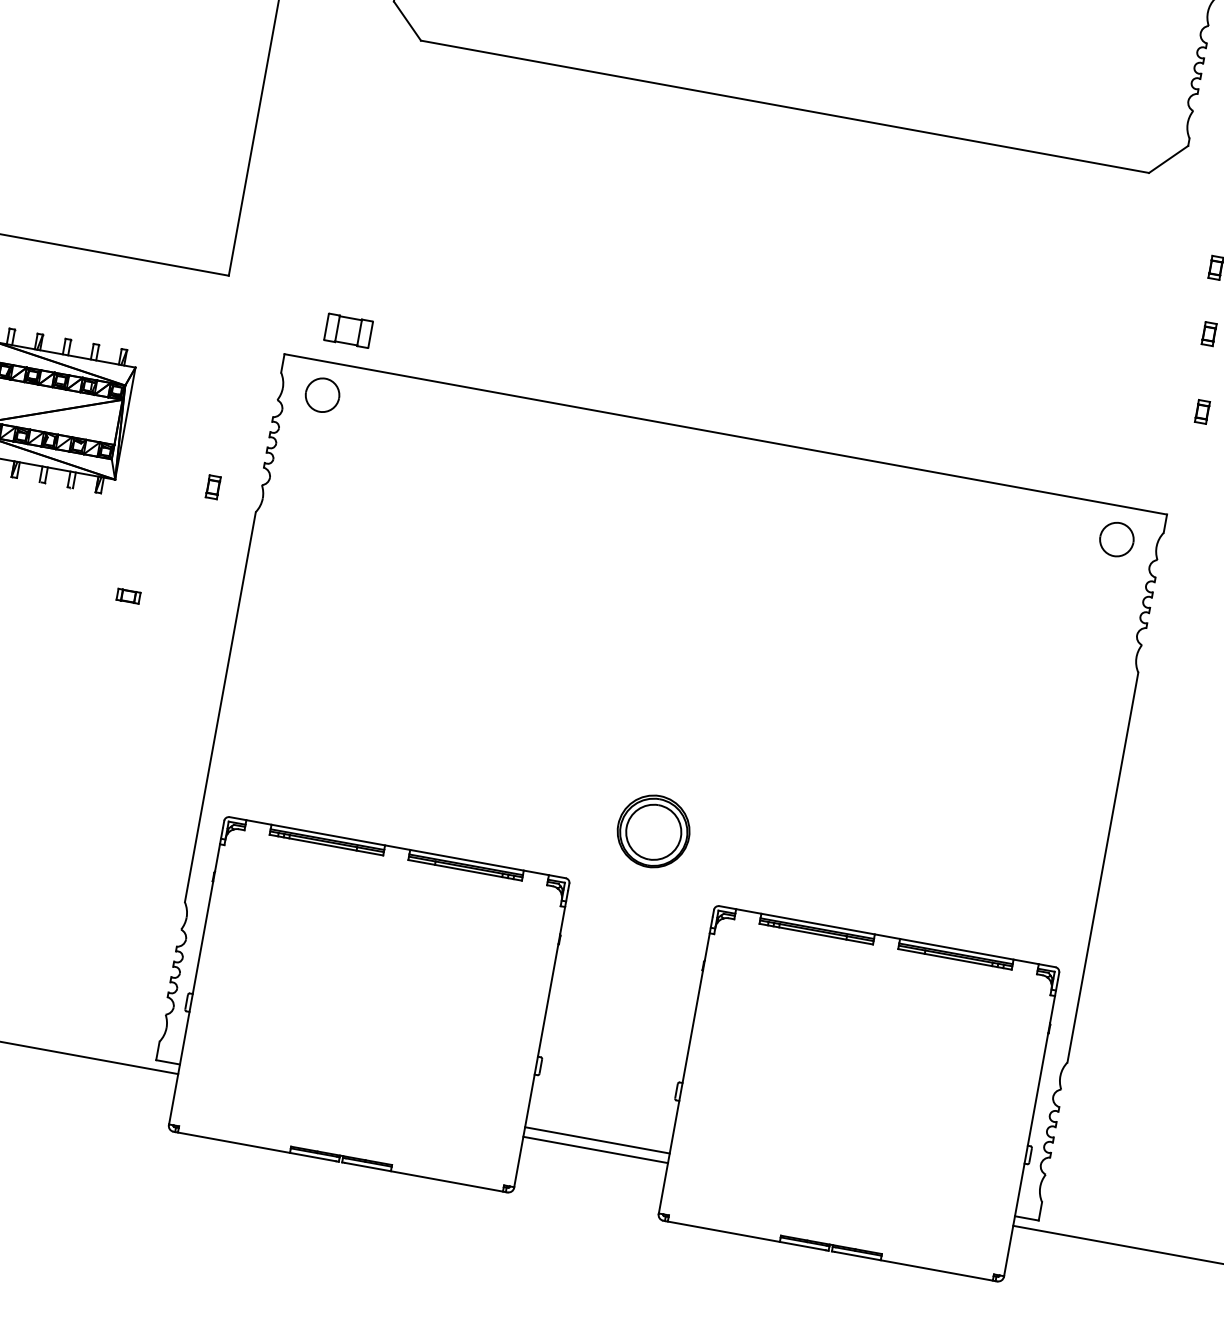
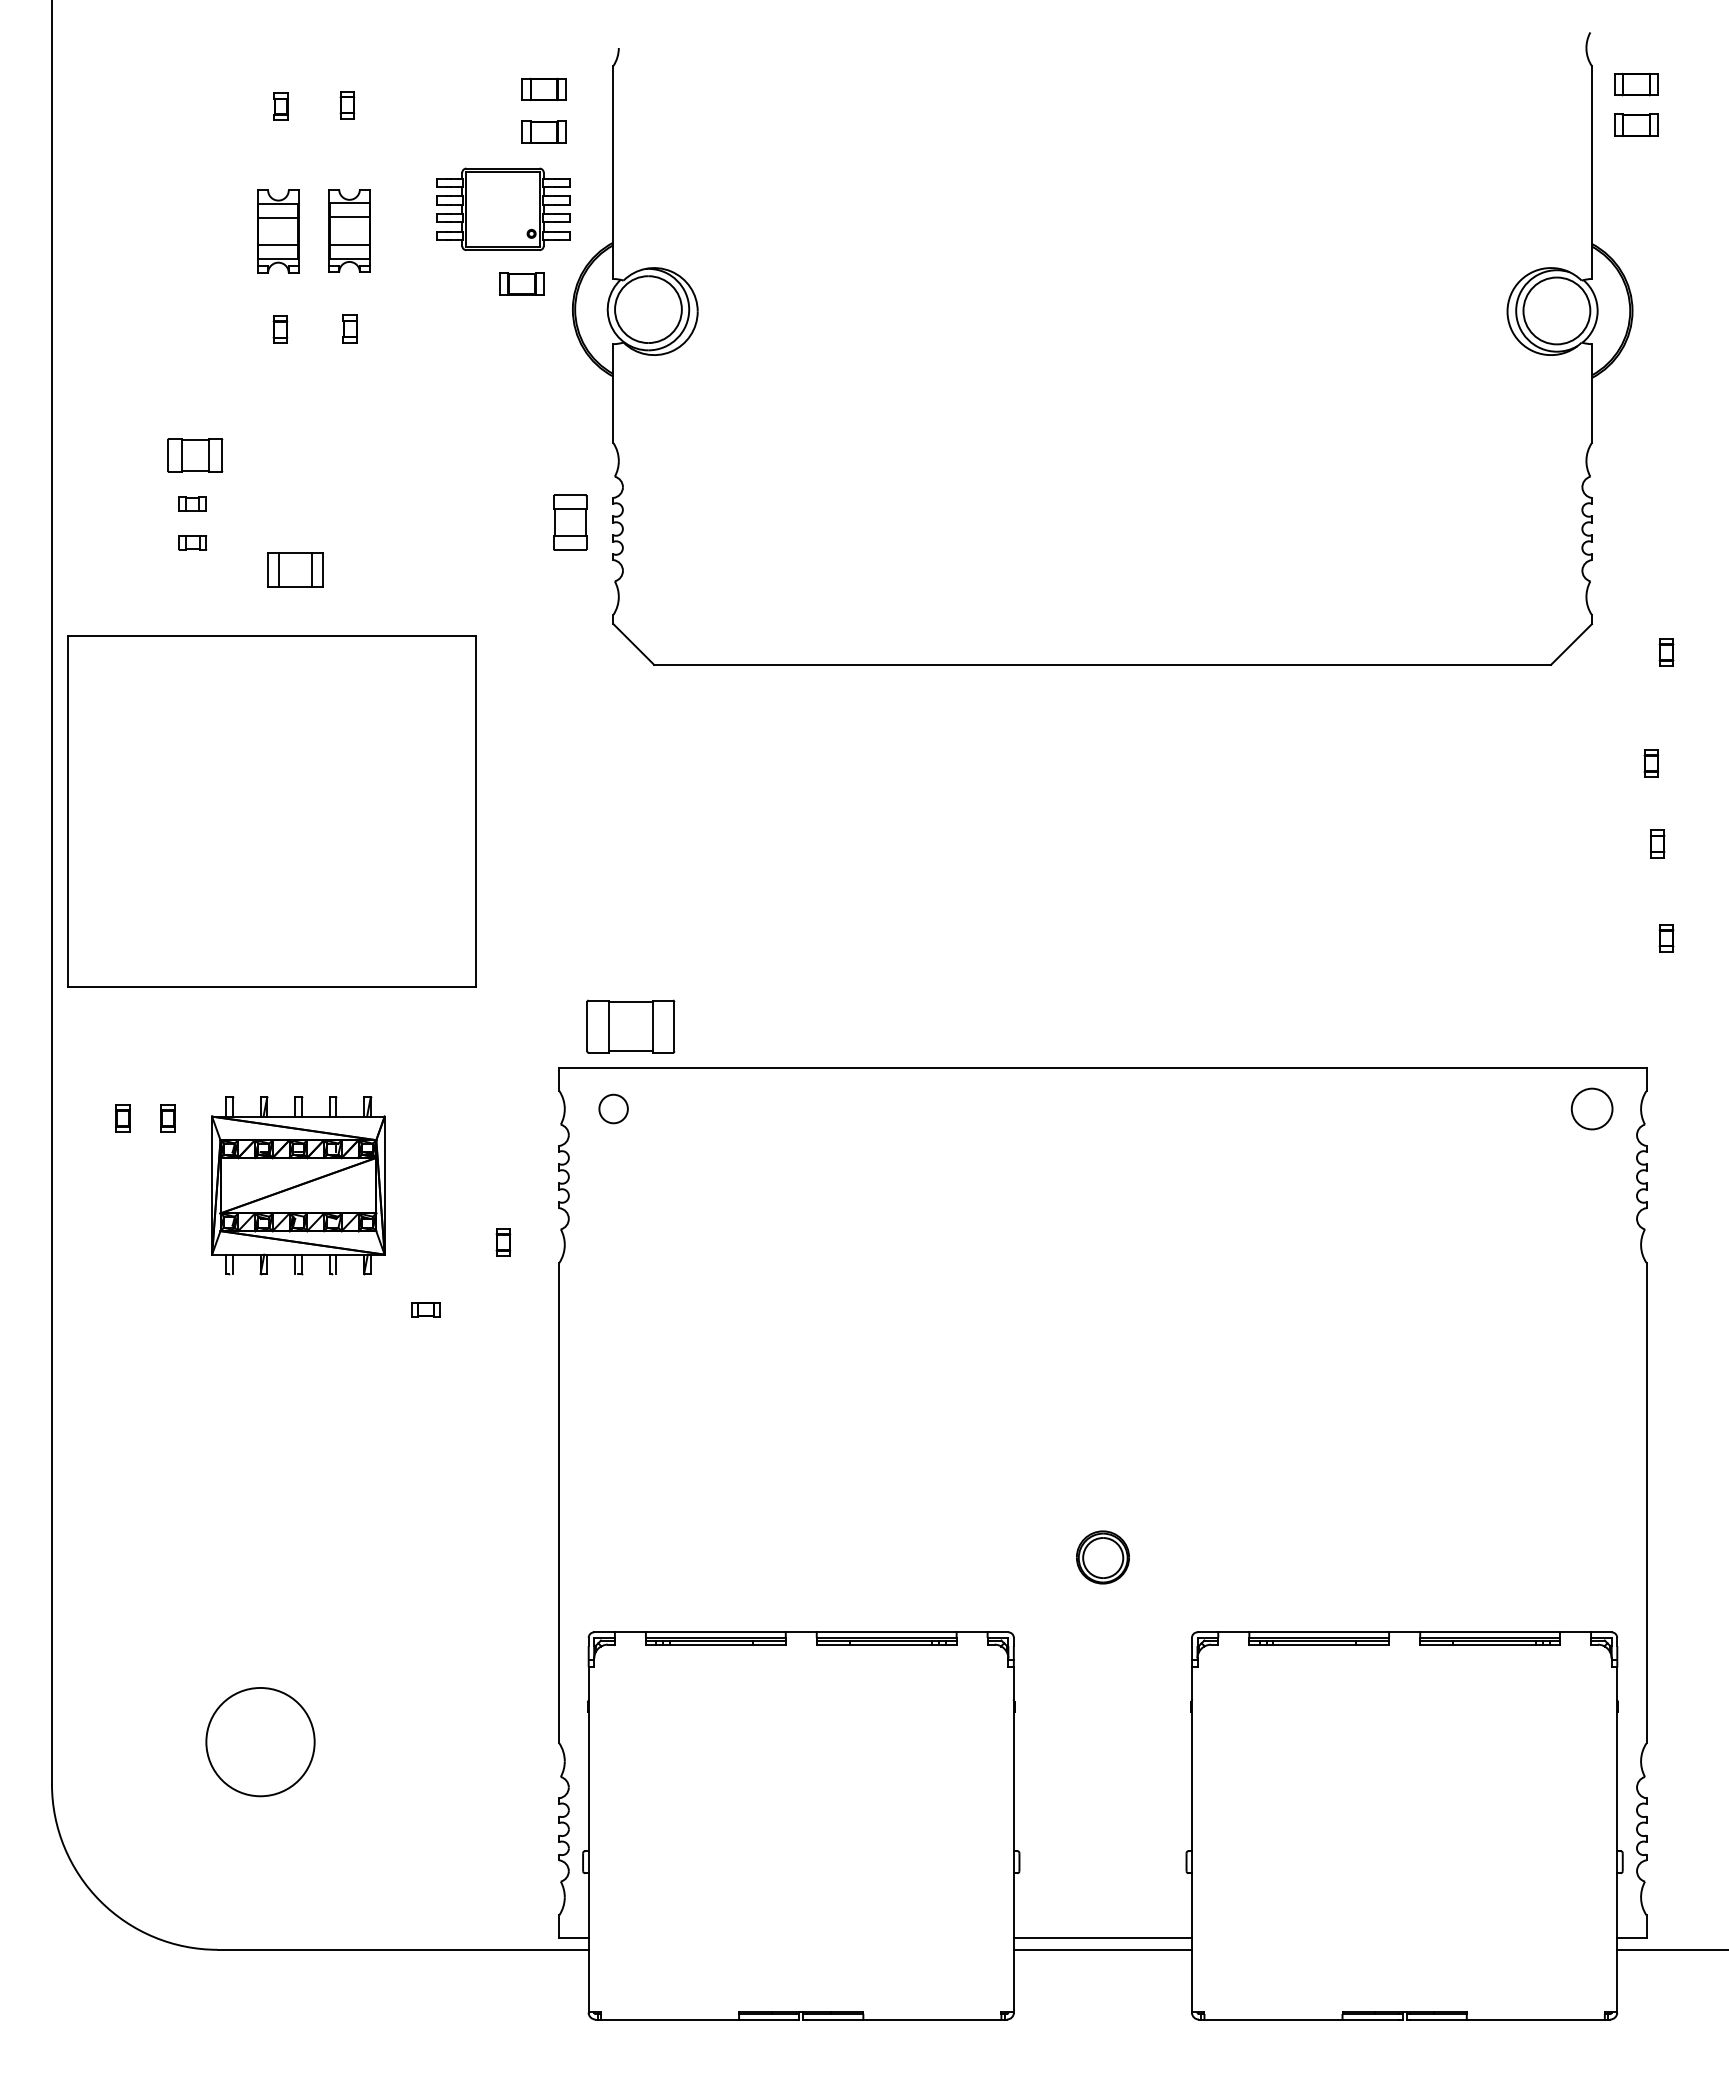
part: (348, 330) -> (630, 1026), size x1.6
part: (322, 394) -> (613, 1108), size x0.7
part: (128, 595) -> (425, 1309), moved
part: (653, 831) -> (1102, 1557), size x0.6

